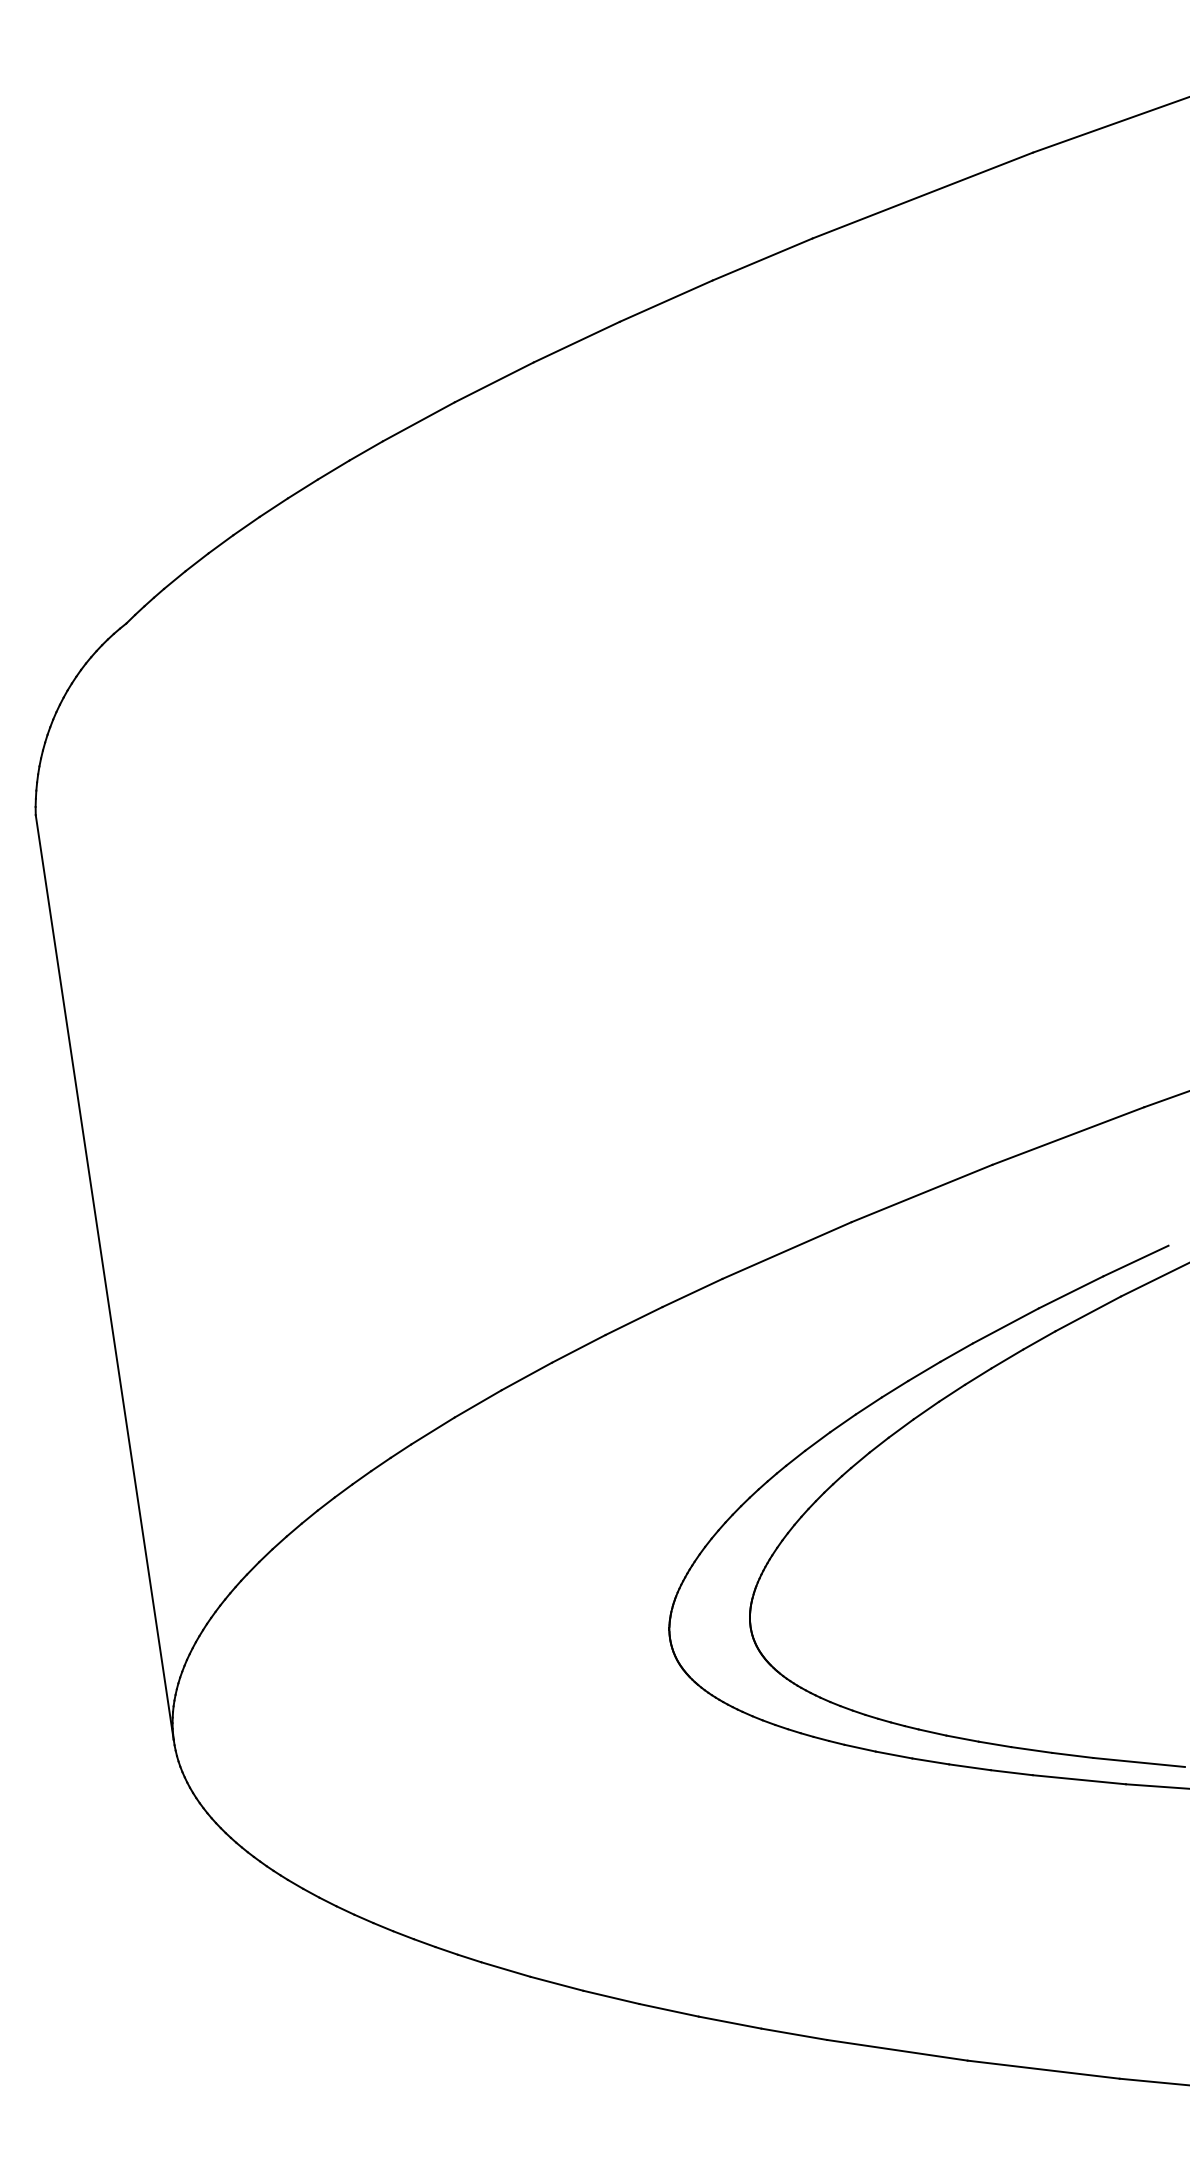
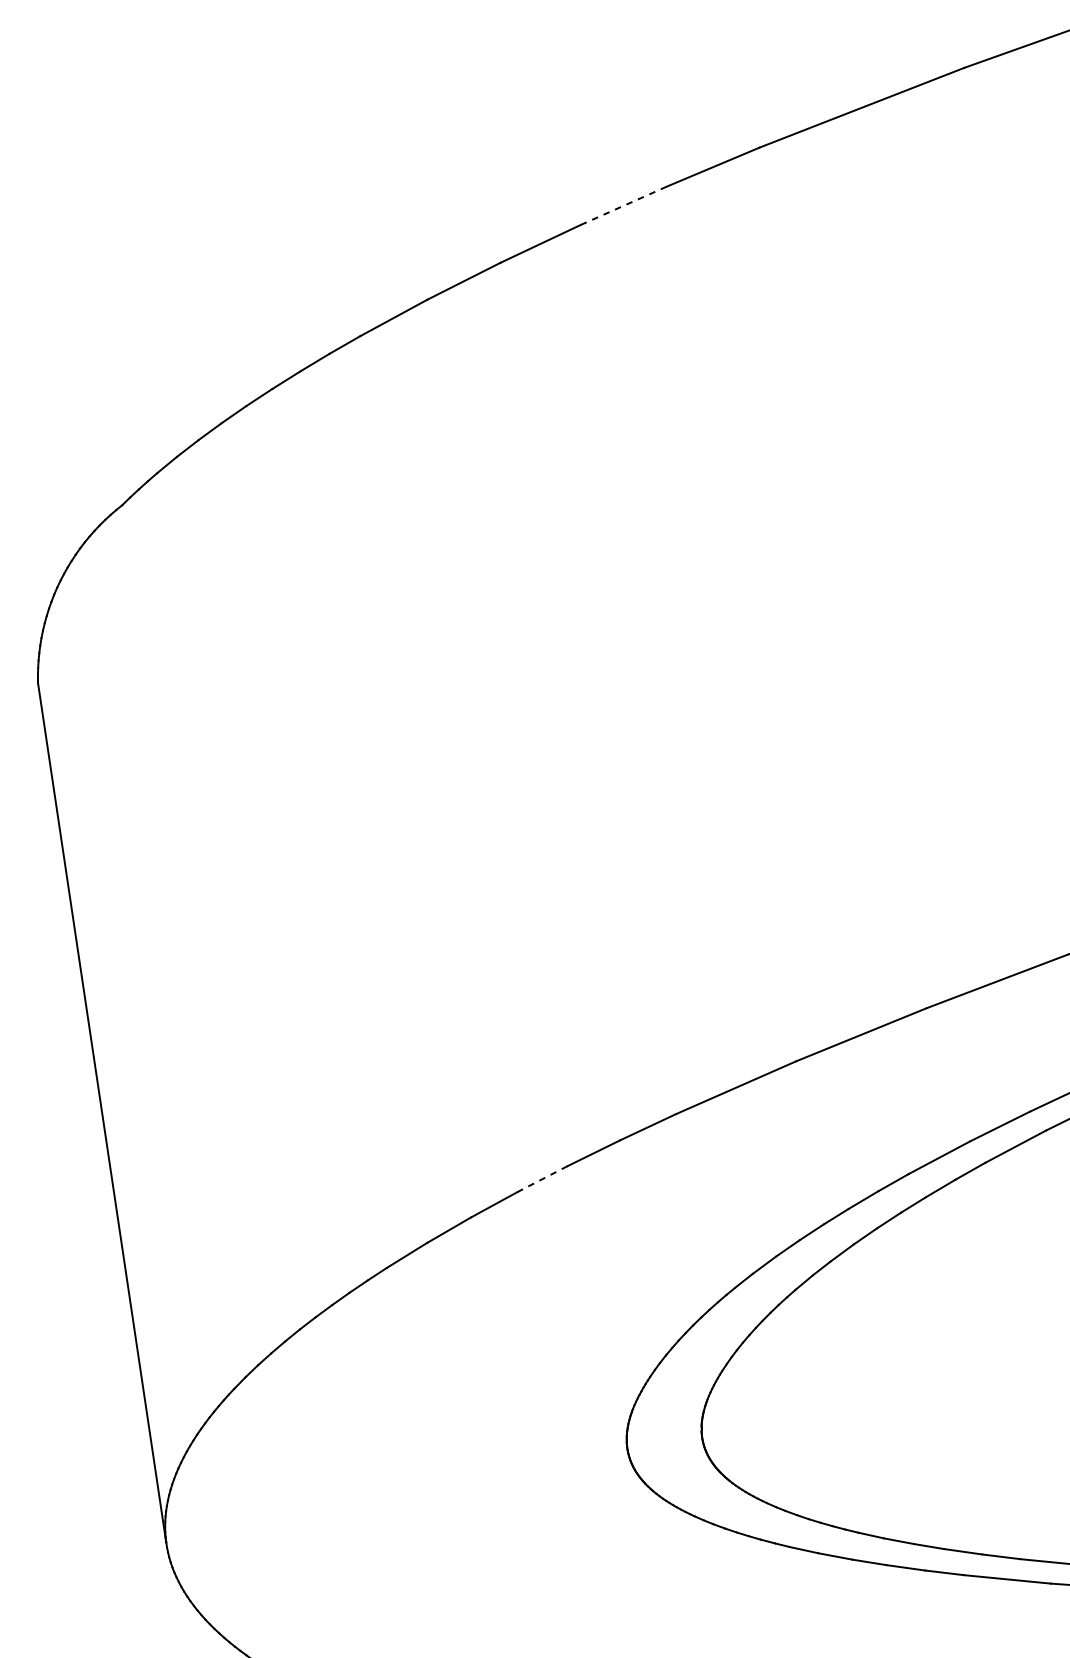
line: (666, 301) -> (624, 206), solid -> dashed
line: (578, 1349) -> (542, 1179), solid -> dashed

